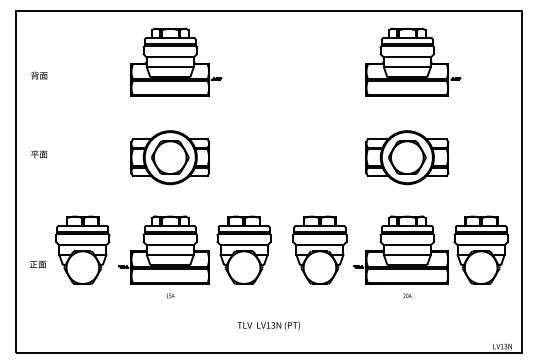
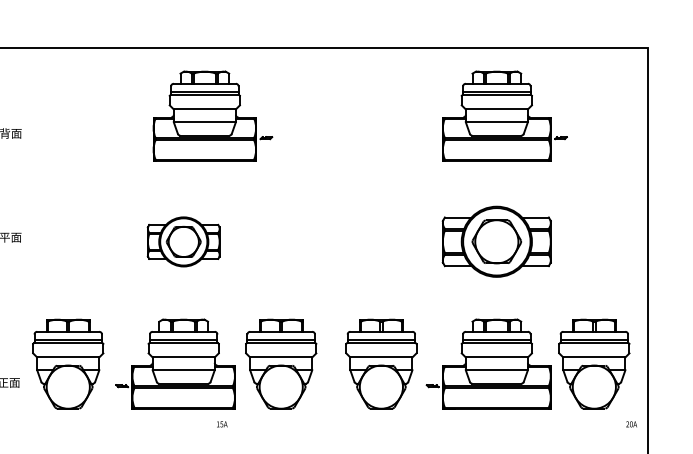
part: (176, 61) -> (213, 114), moved
part: (170, 157) -> (184, 241), size x0.7
text: (170, 295) -> (222, 423), moved
text: (407, 295) -> (631, 423), moved

